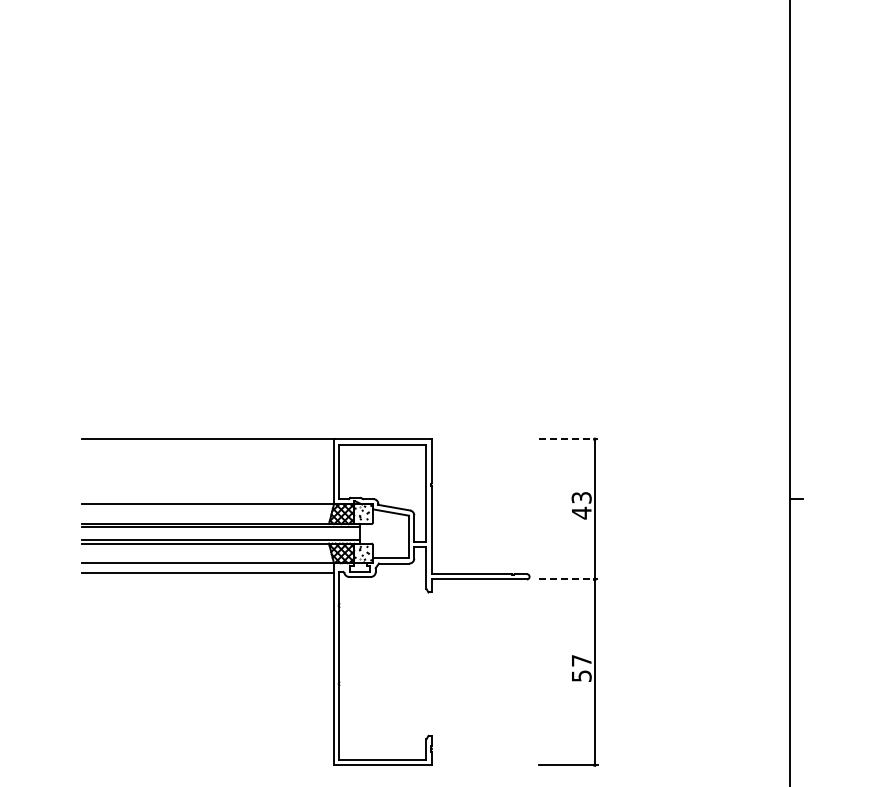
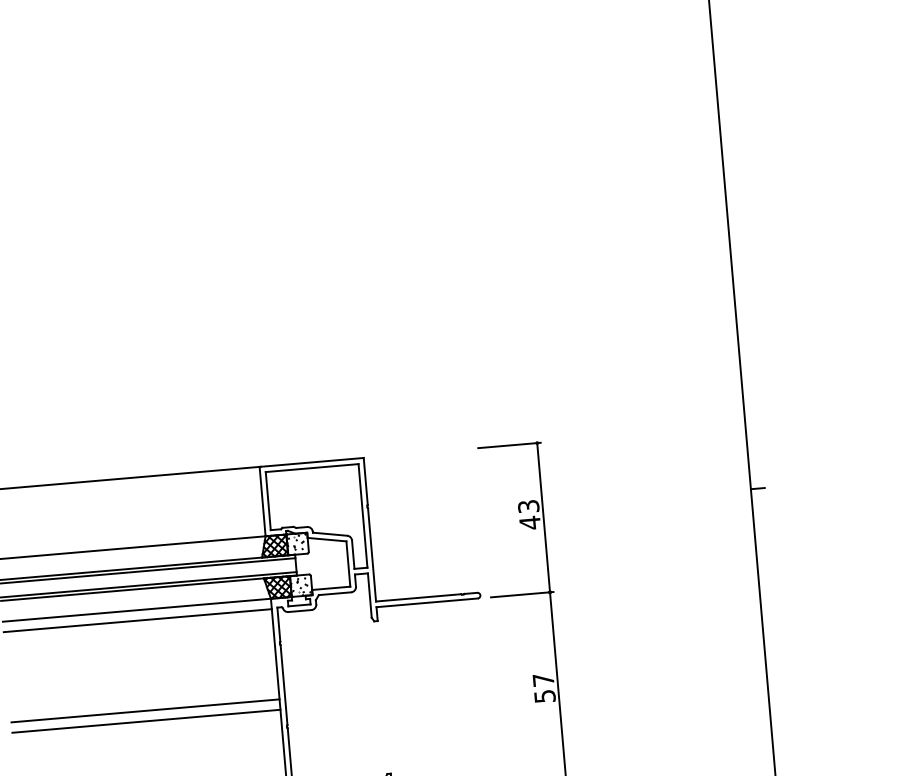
line: (569, 439) -> (510, 445), dashed -> solid
line: (569, 579) -> (523, 594), dashed -> solid
line: (207, 657) -> (144, 710), added
line: (207, 667) -> (145, 721), added

